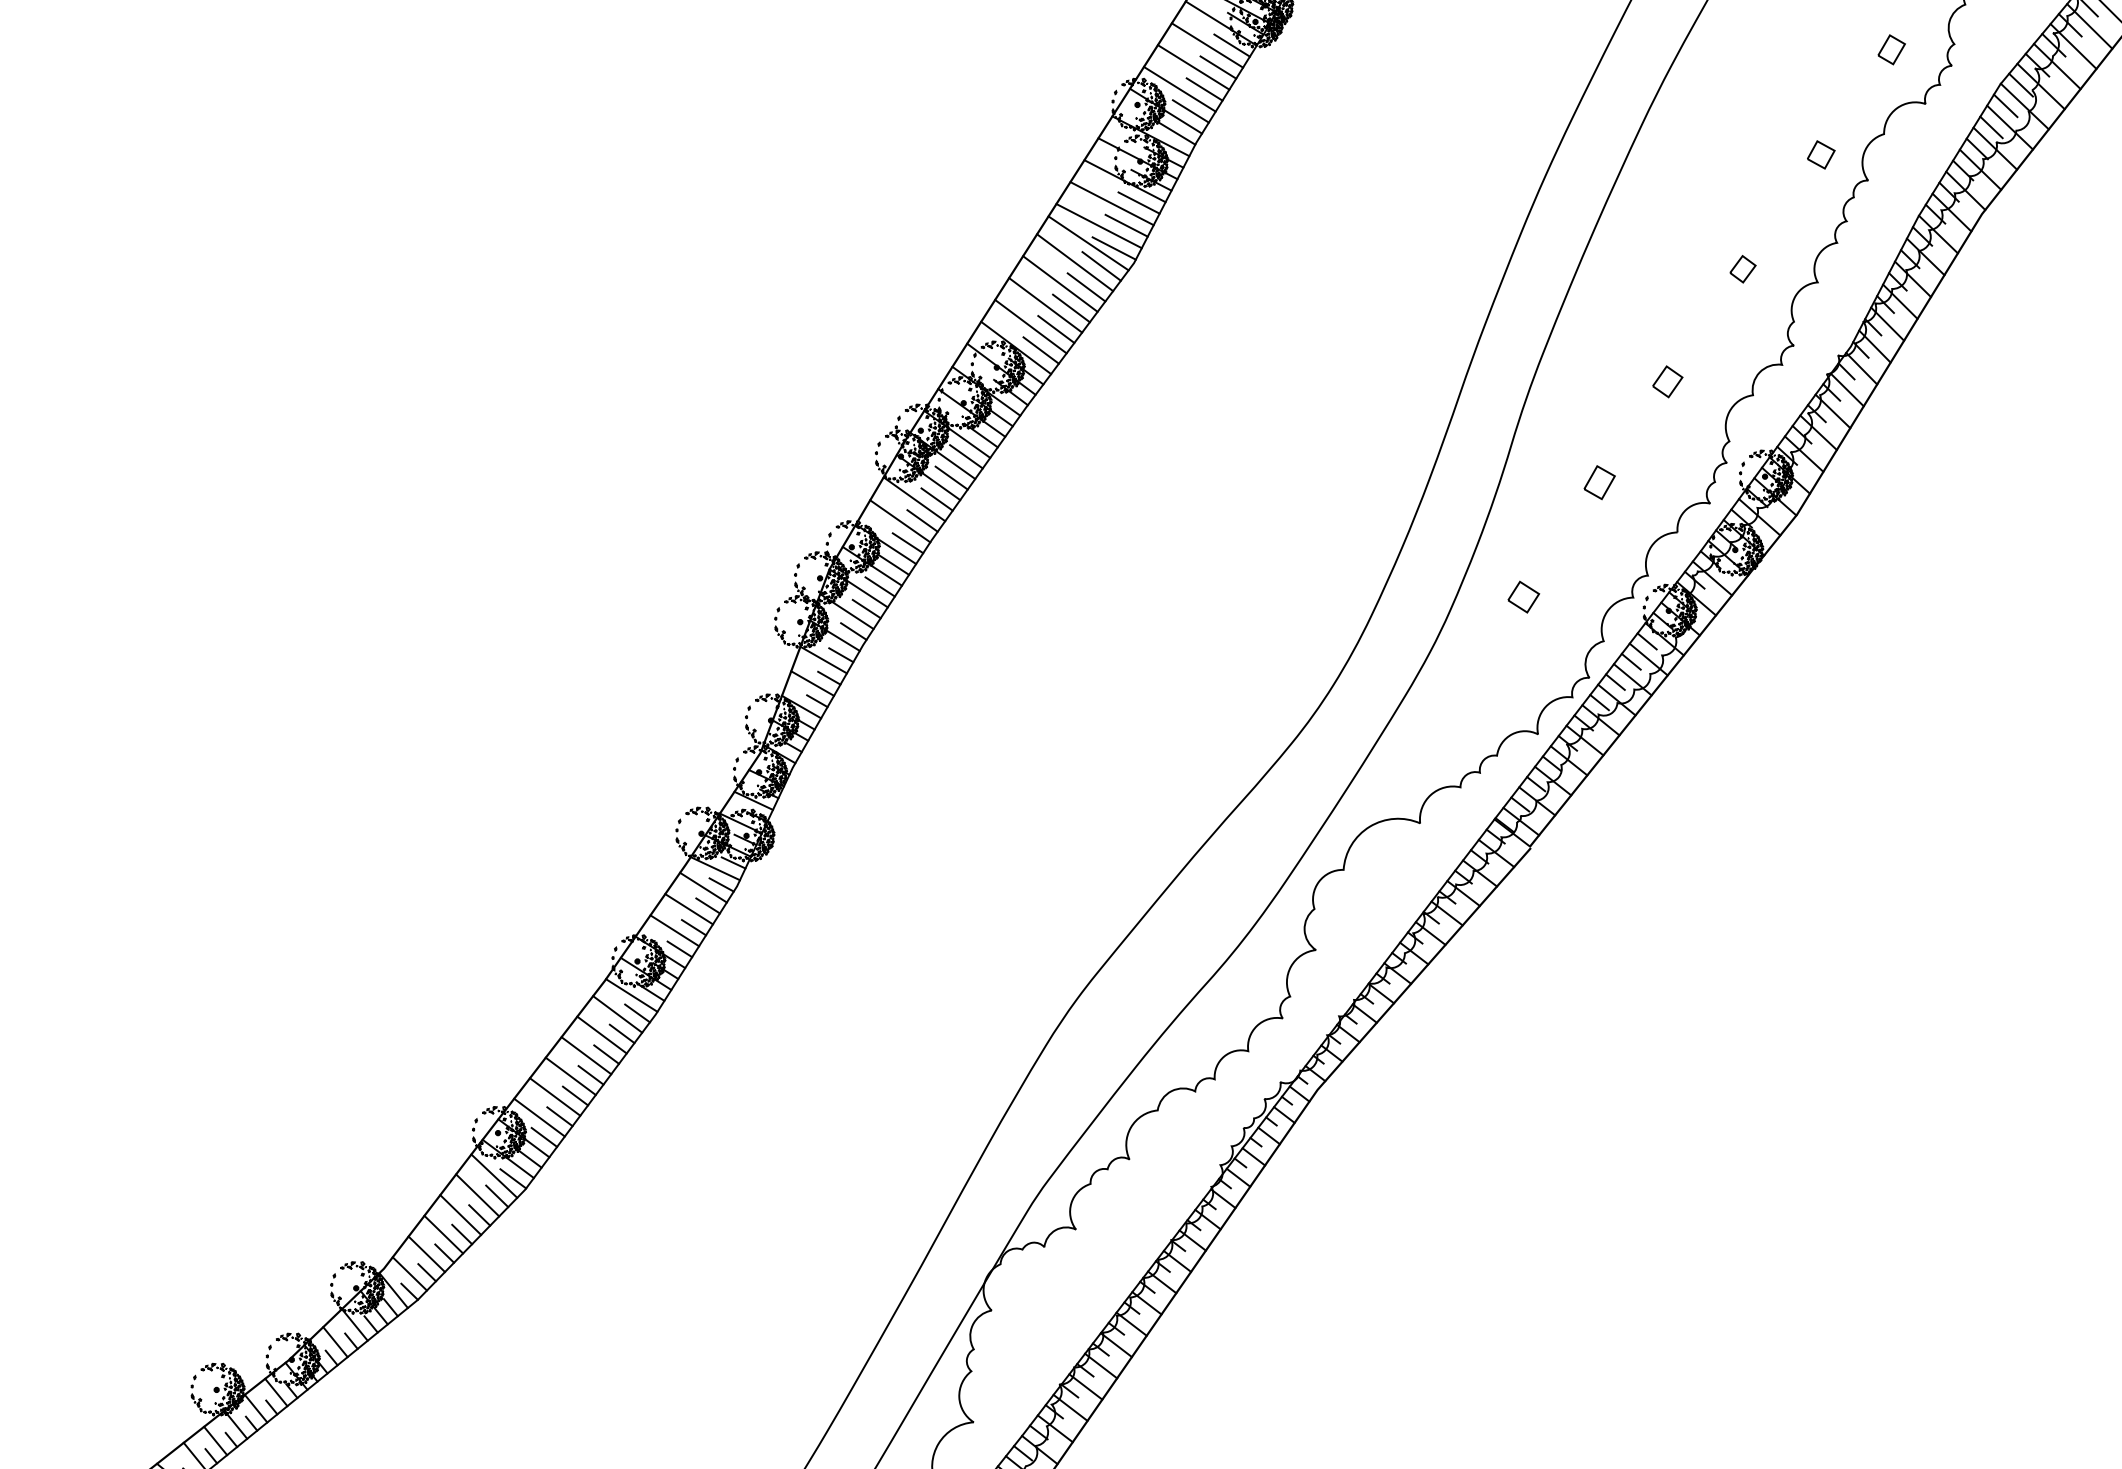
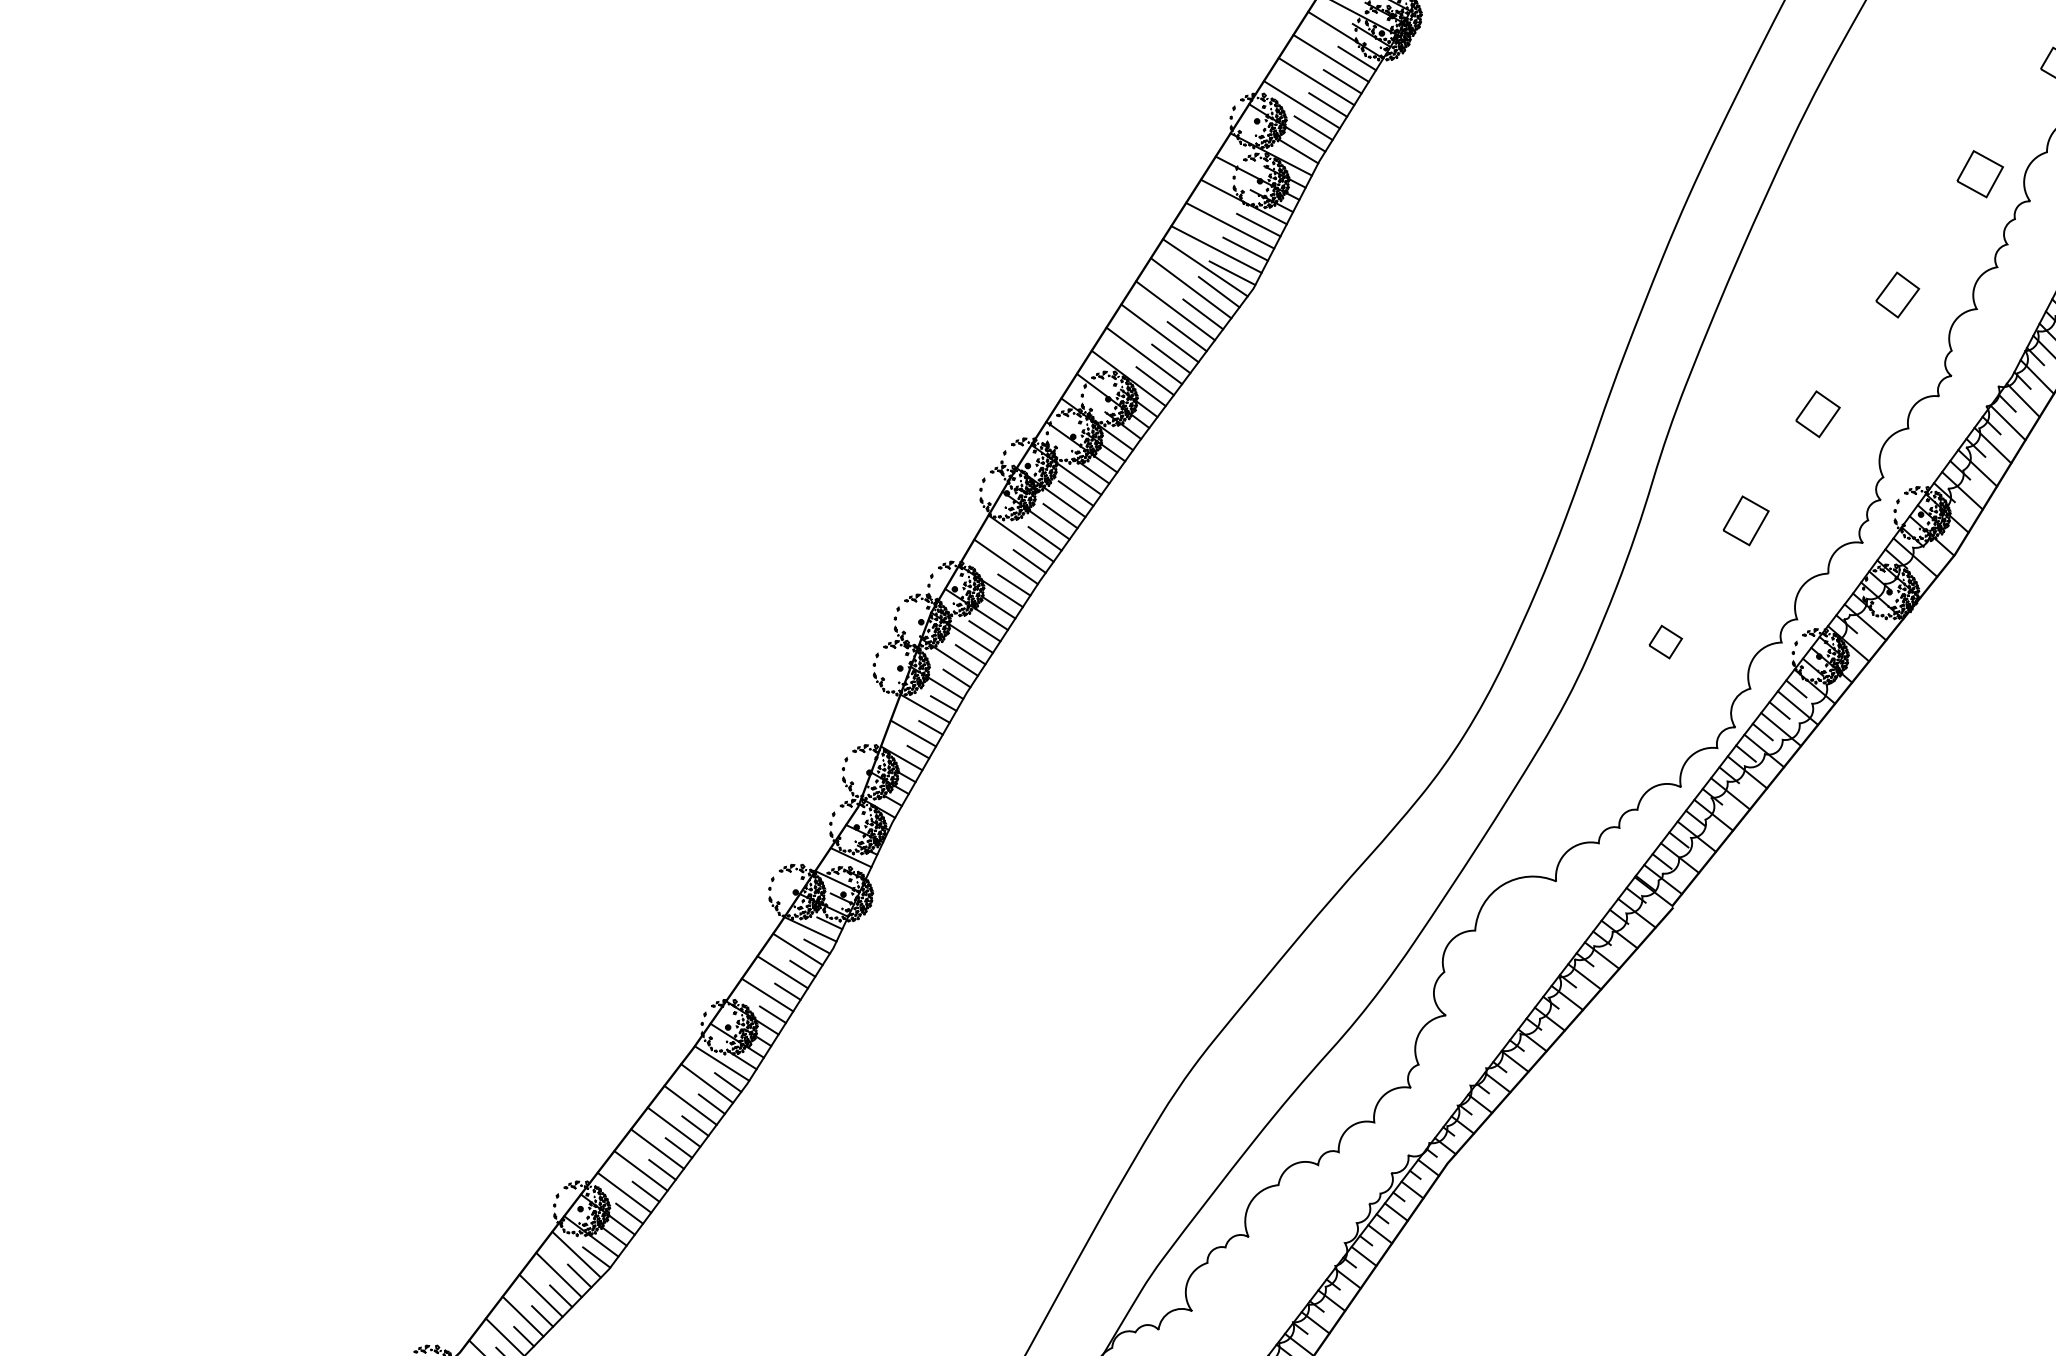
part: (1821, 154) -> (1980, 173), size x1.6
part: (1742, 269) -> (1897, 295), size x1.6
part: (1667, 381) -> (1817, 413), size x1.4
part: (1599, 482) -> (1745, 520), size x1.4

